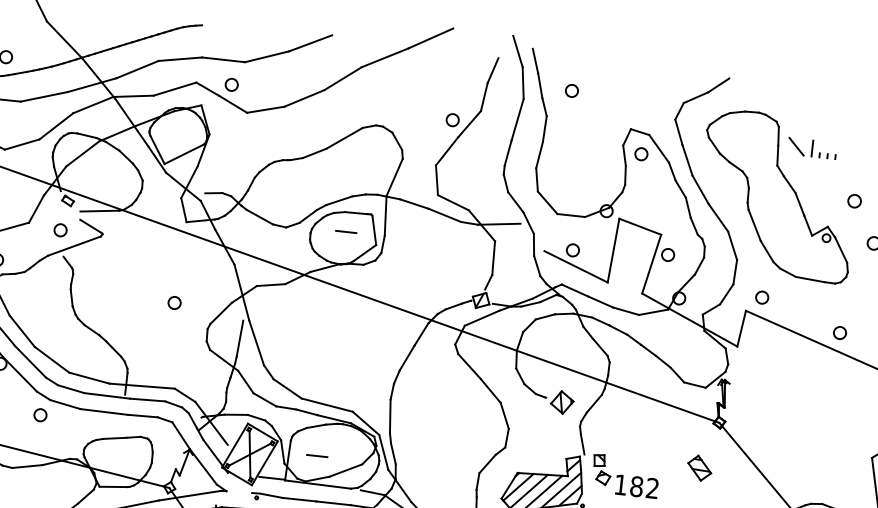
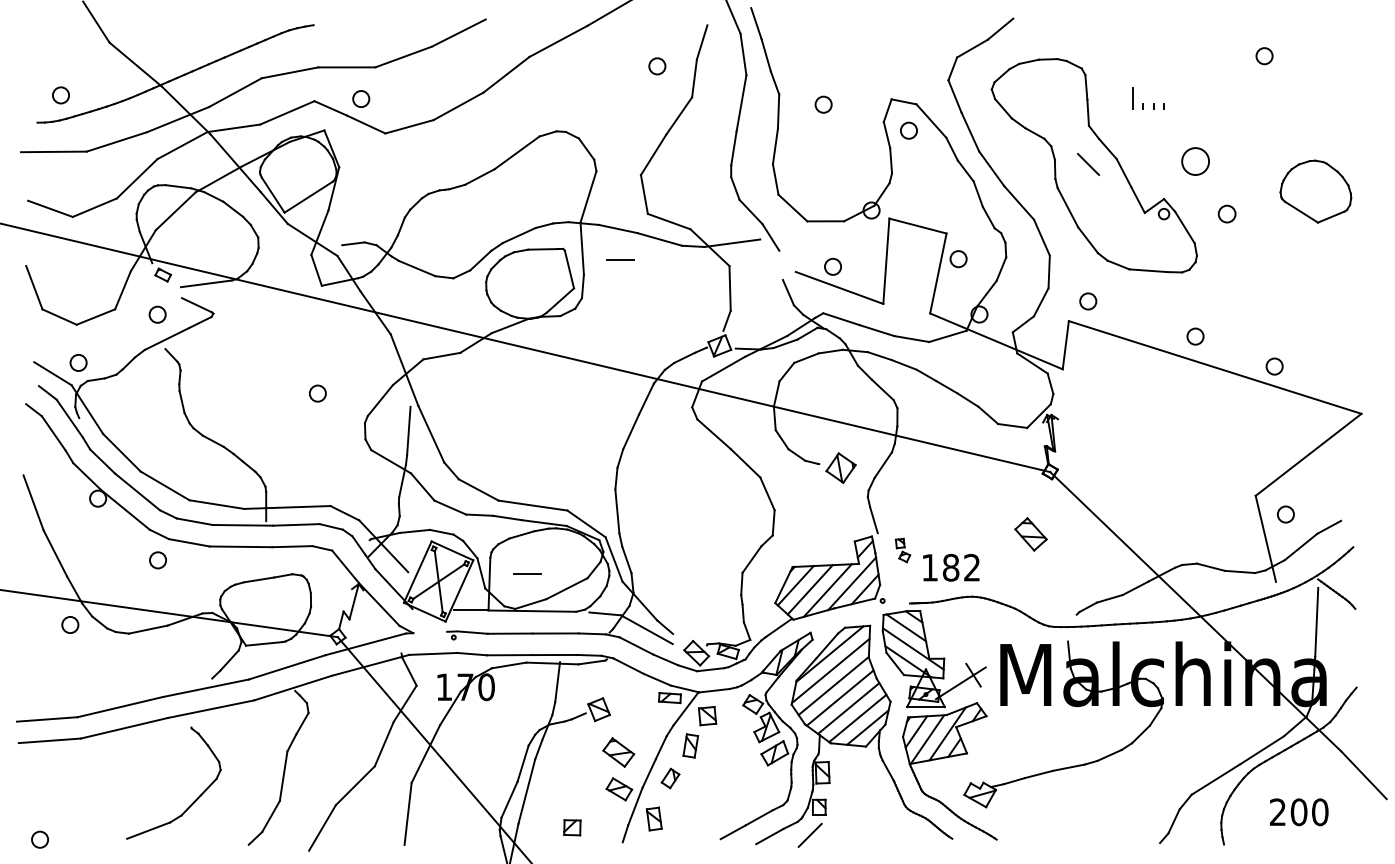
circle: (571, 90) -> (823, 104), moved
circle: (452, 120) -> (657, 66), moved
line: (796, 146) -> (1088, 164), moved
circle: (854, 201) -> (1195, 161), size x1.6
line: (346, 231) -> (620, 259), moved
line: (533, 244) -> (780, 264), removed
part: (601, 469) -> (902, 550), size x0.6

